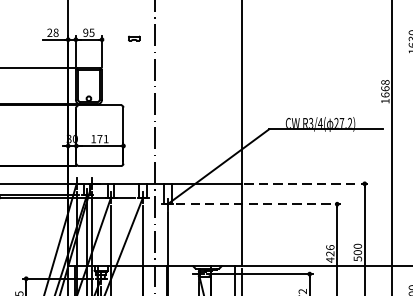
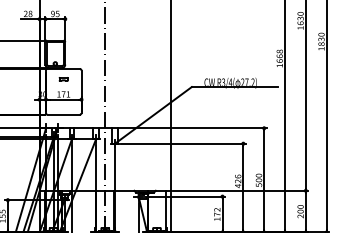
part: (134, 38) -> (63, 79), moved
line: (305, 184) -> (219, 128), dashed -> solid
line: (259, 203) -> (184, 143), dashed -> solid

